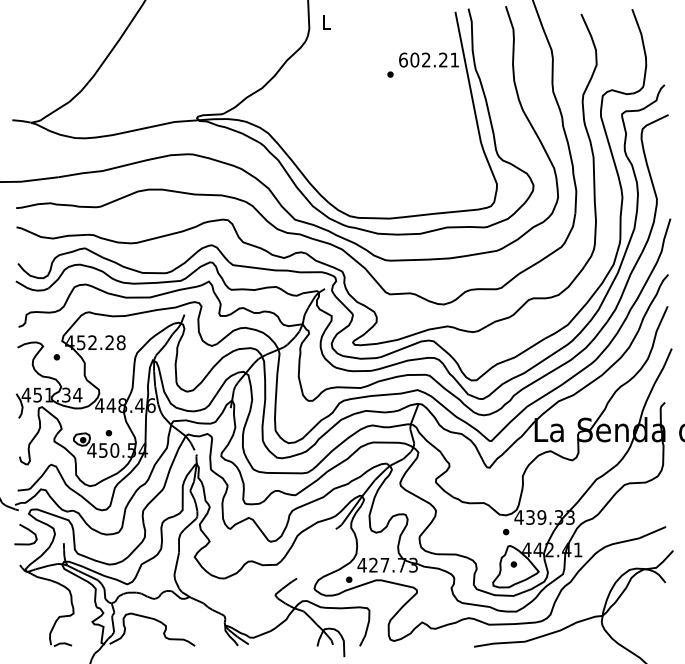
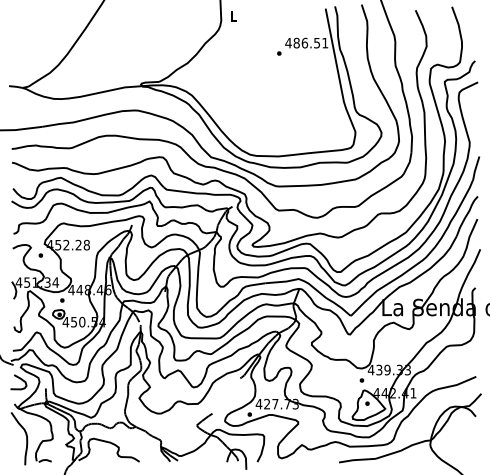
text: (422, 59) -> (302, 42), 602.21 -> 486.51
part: (108, 433) -> (62, 300), moved
curve: (36, 613) -> (26, 438), added

